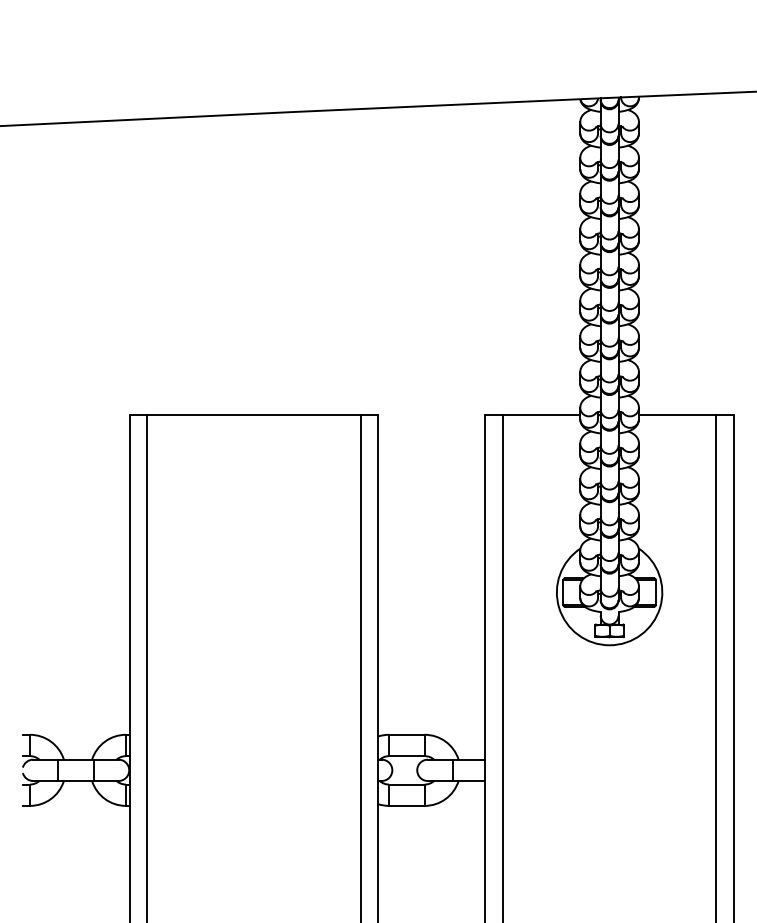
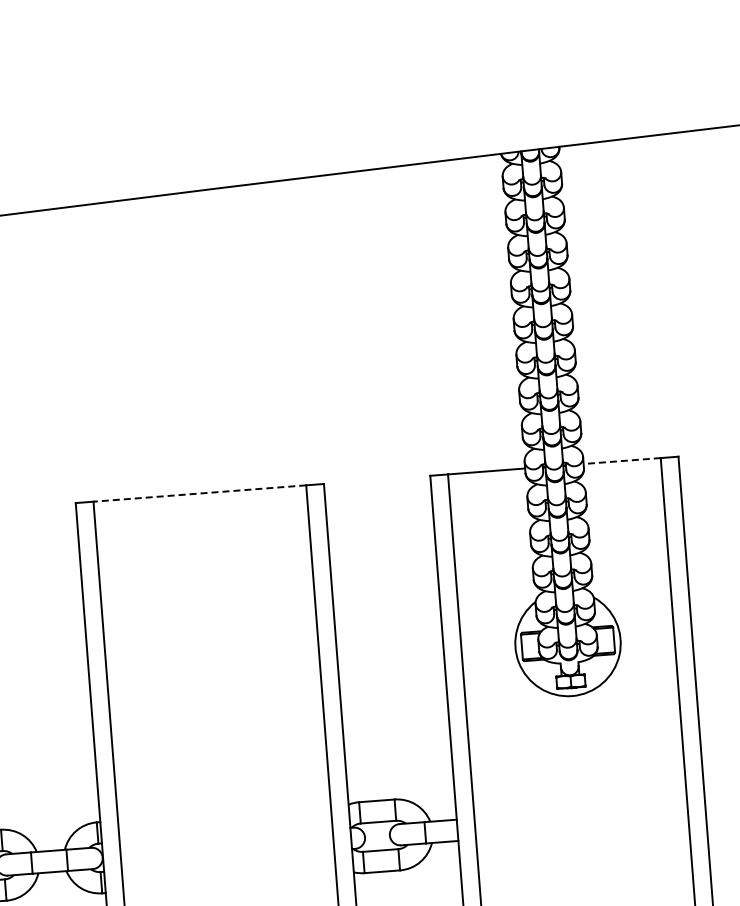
line: (254, 414) -> (200, 493), solid -> dashed
line: (677, 414) -> (622, 460), solid -> dashed

